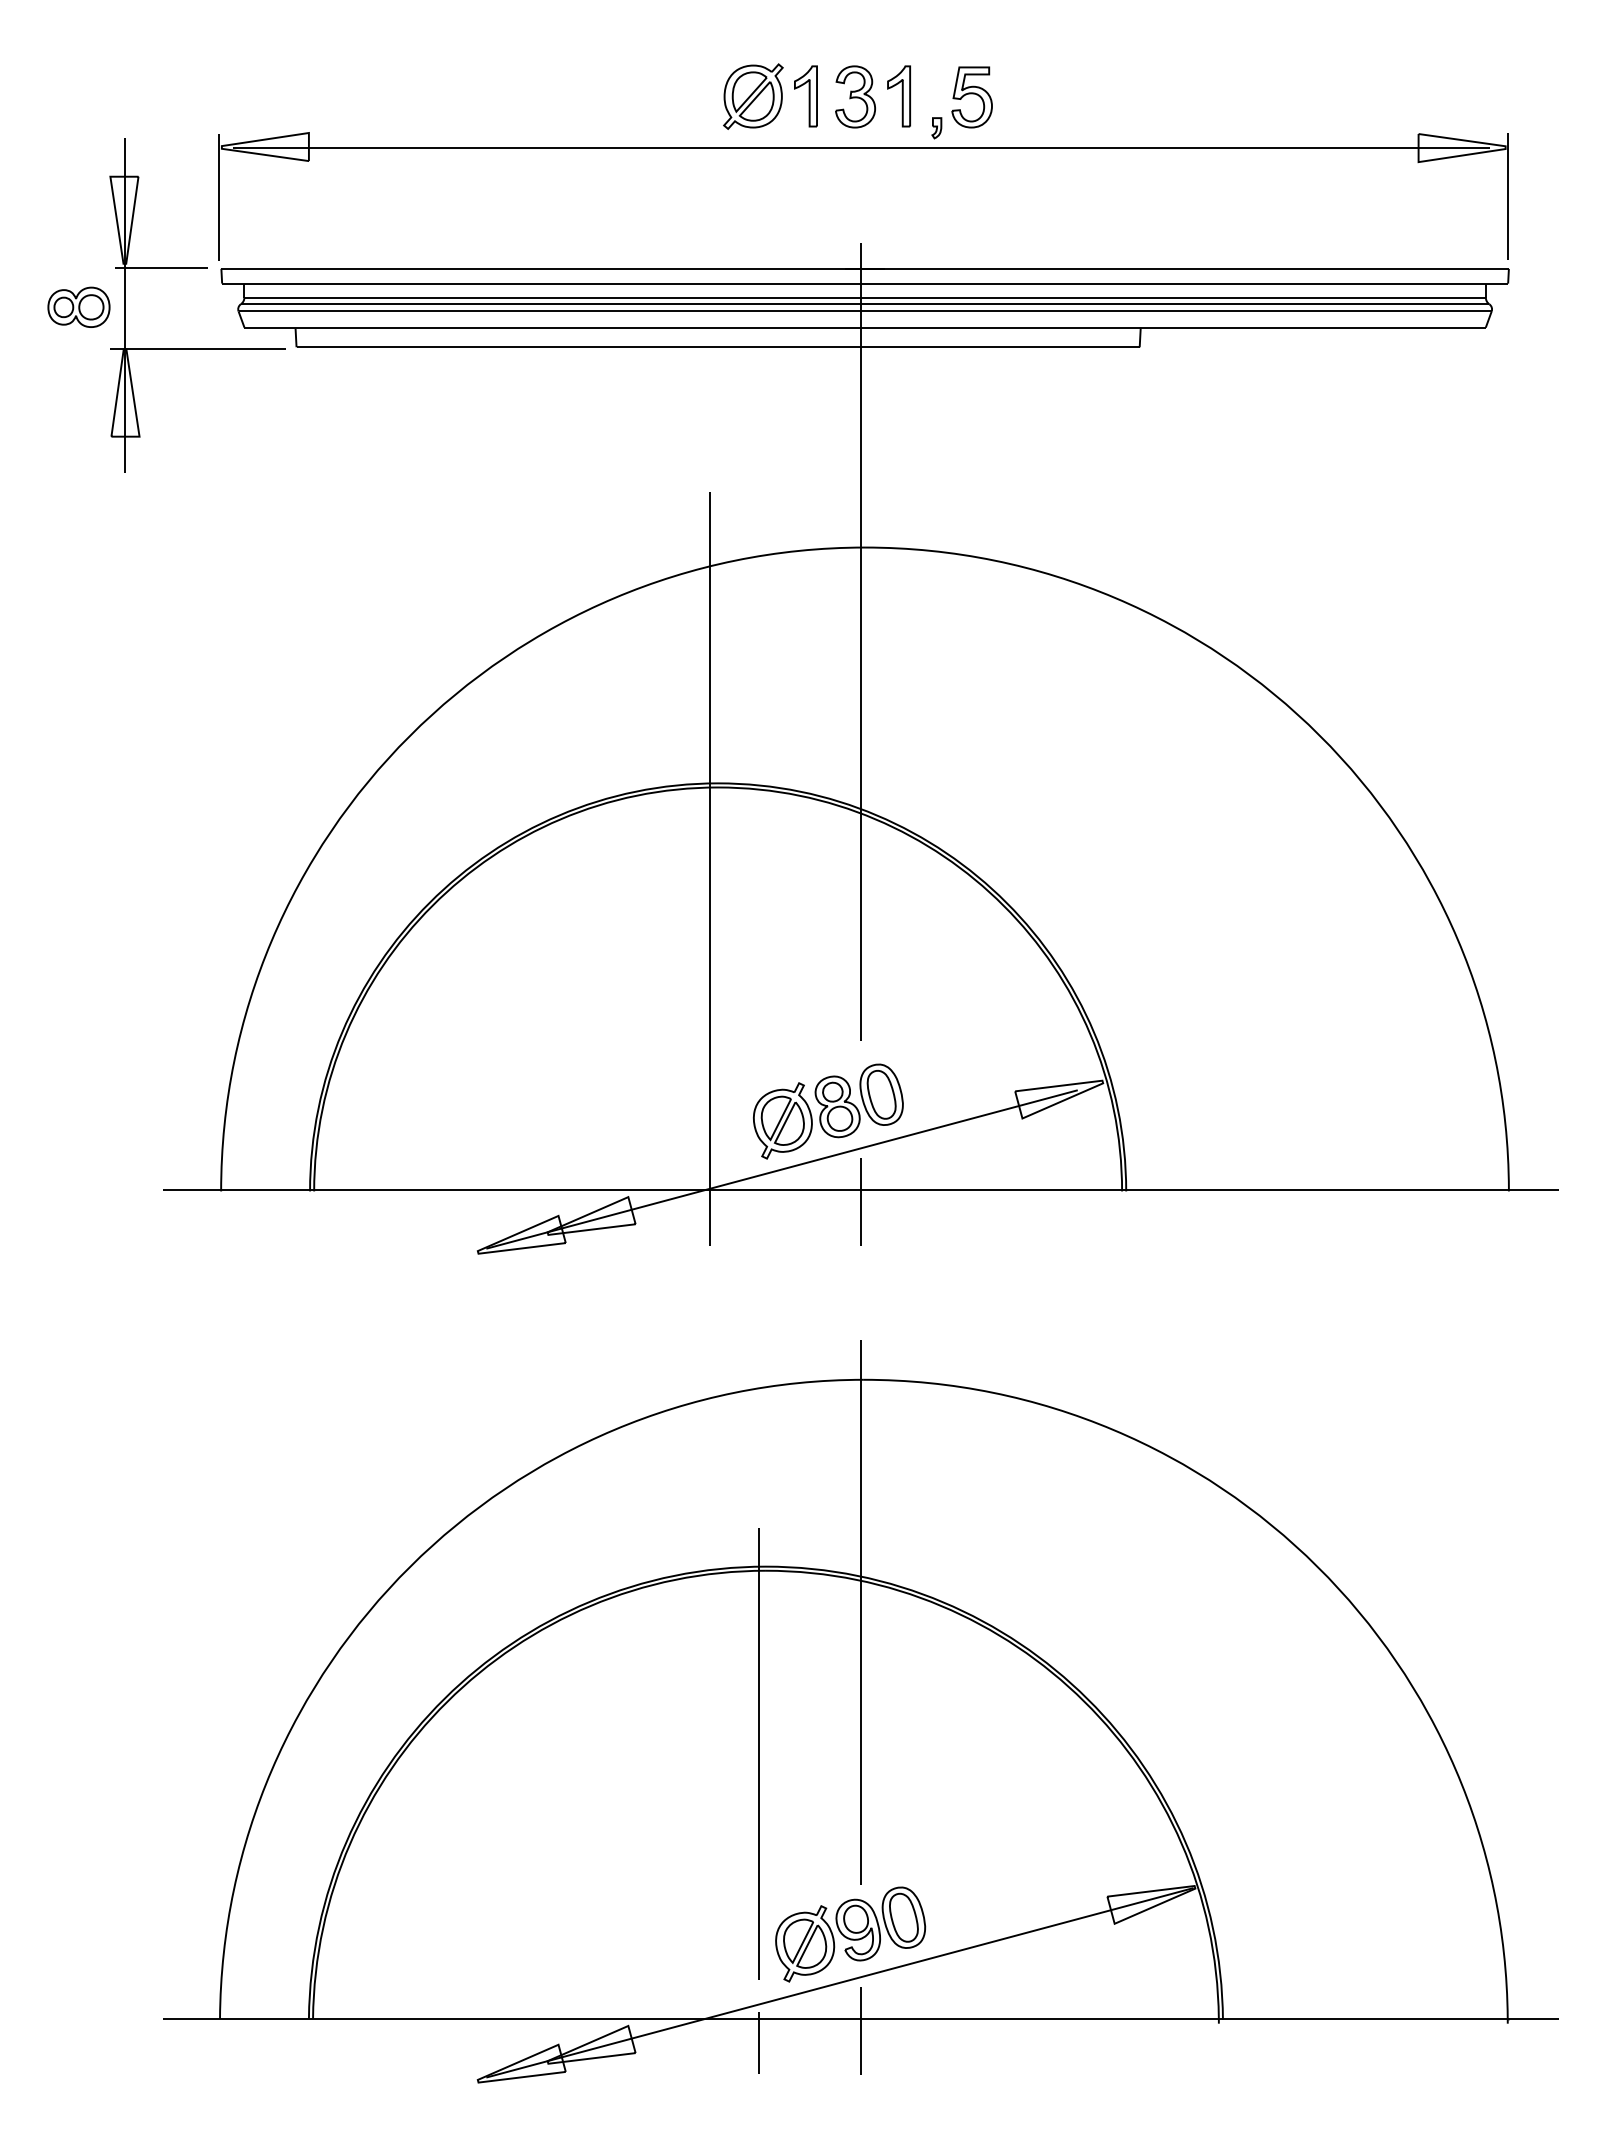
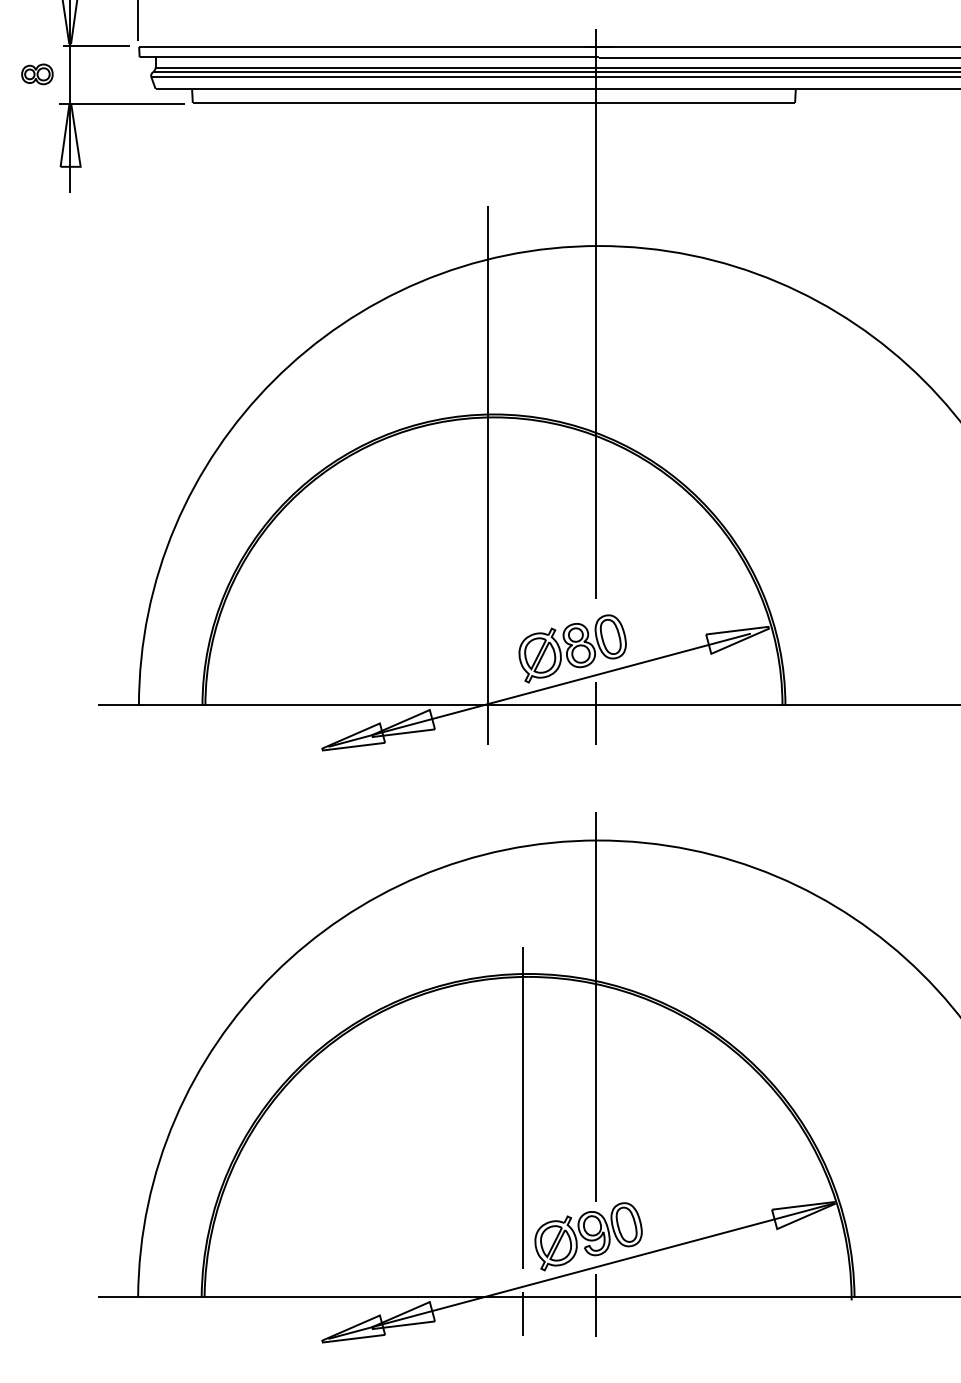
part: (78, 306) -> (37, 73), size x0.7

